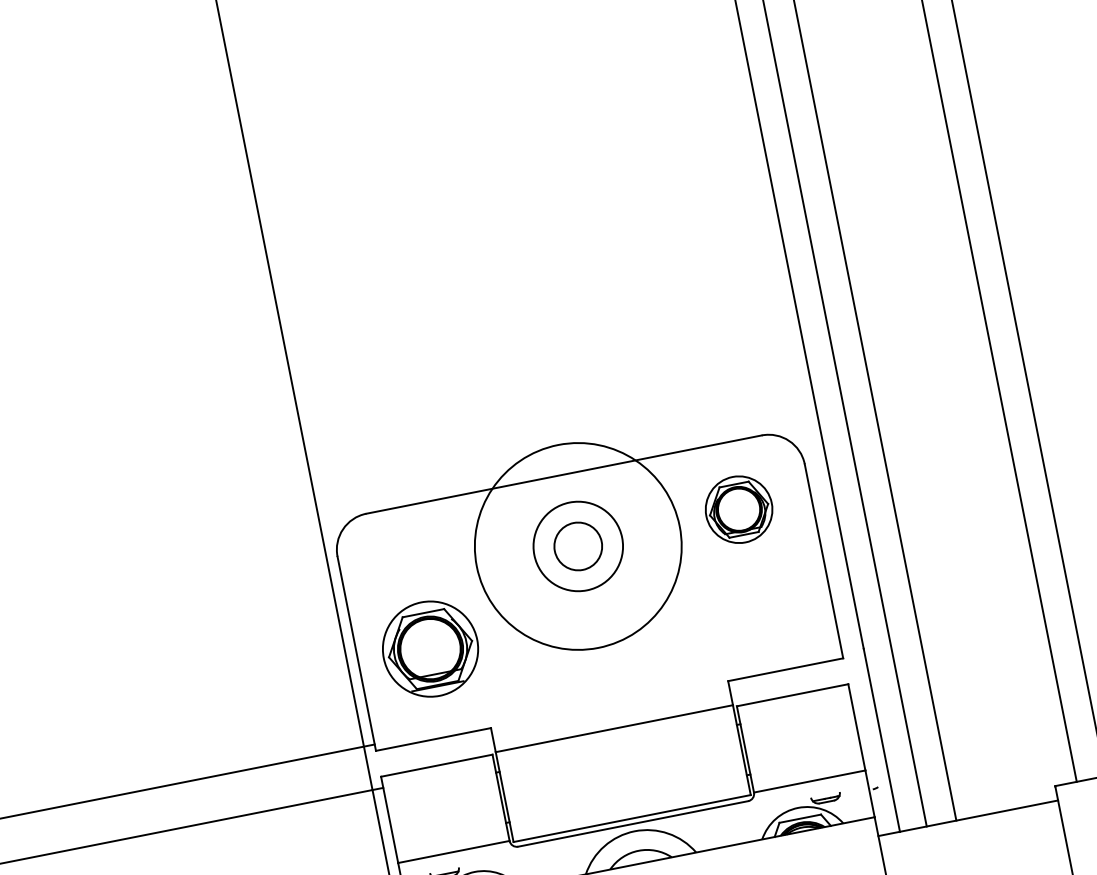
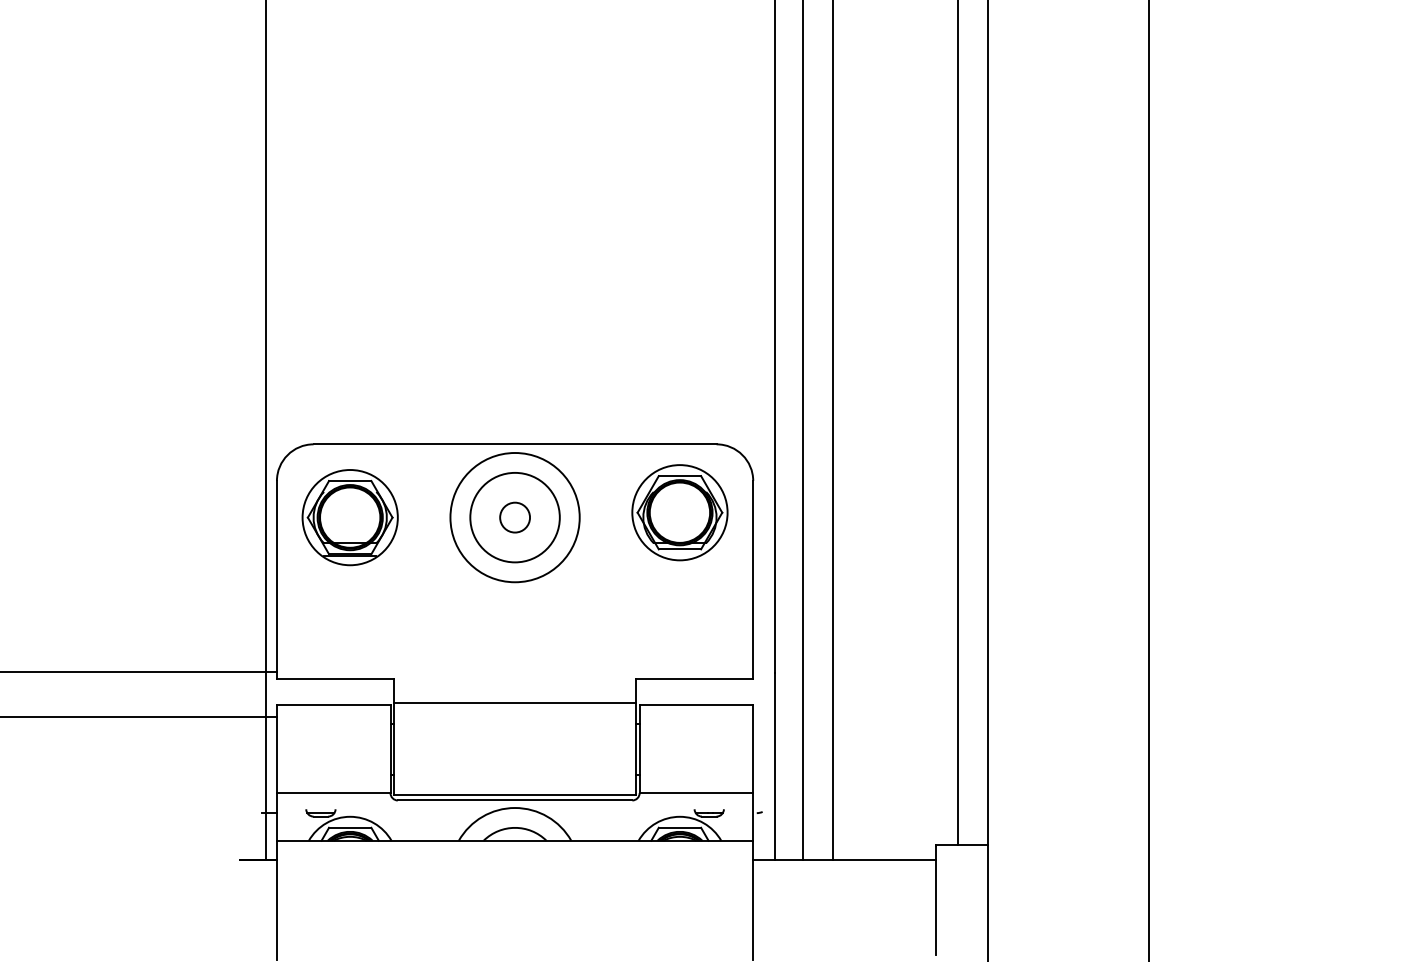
part: (738, 509) -> (679, 512), size x1.43
circle: (577, 546) -> (514, 517), size x0.62
circle: (578, 546) -> (515, 517), size x0.62
part: (429, 649) -> (349, 517), moved

